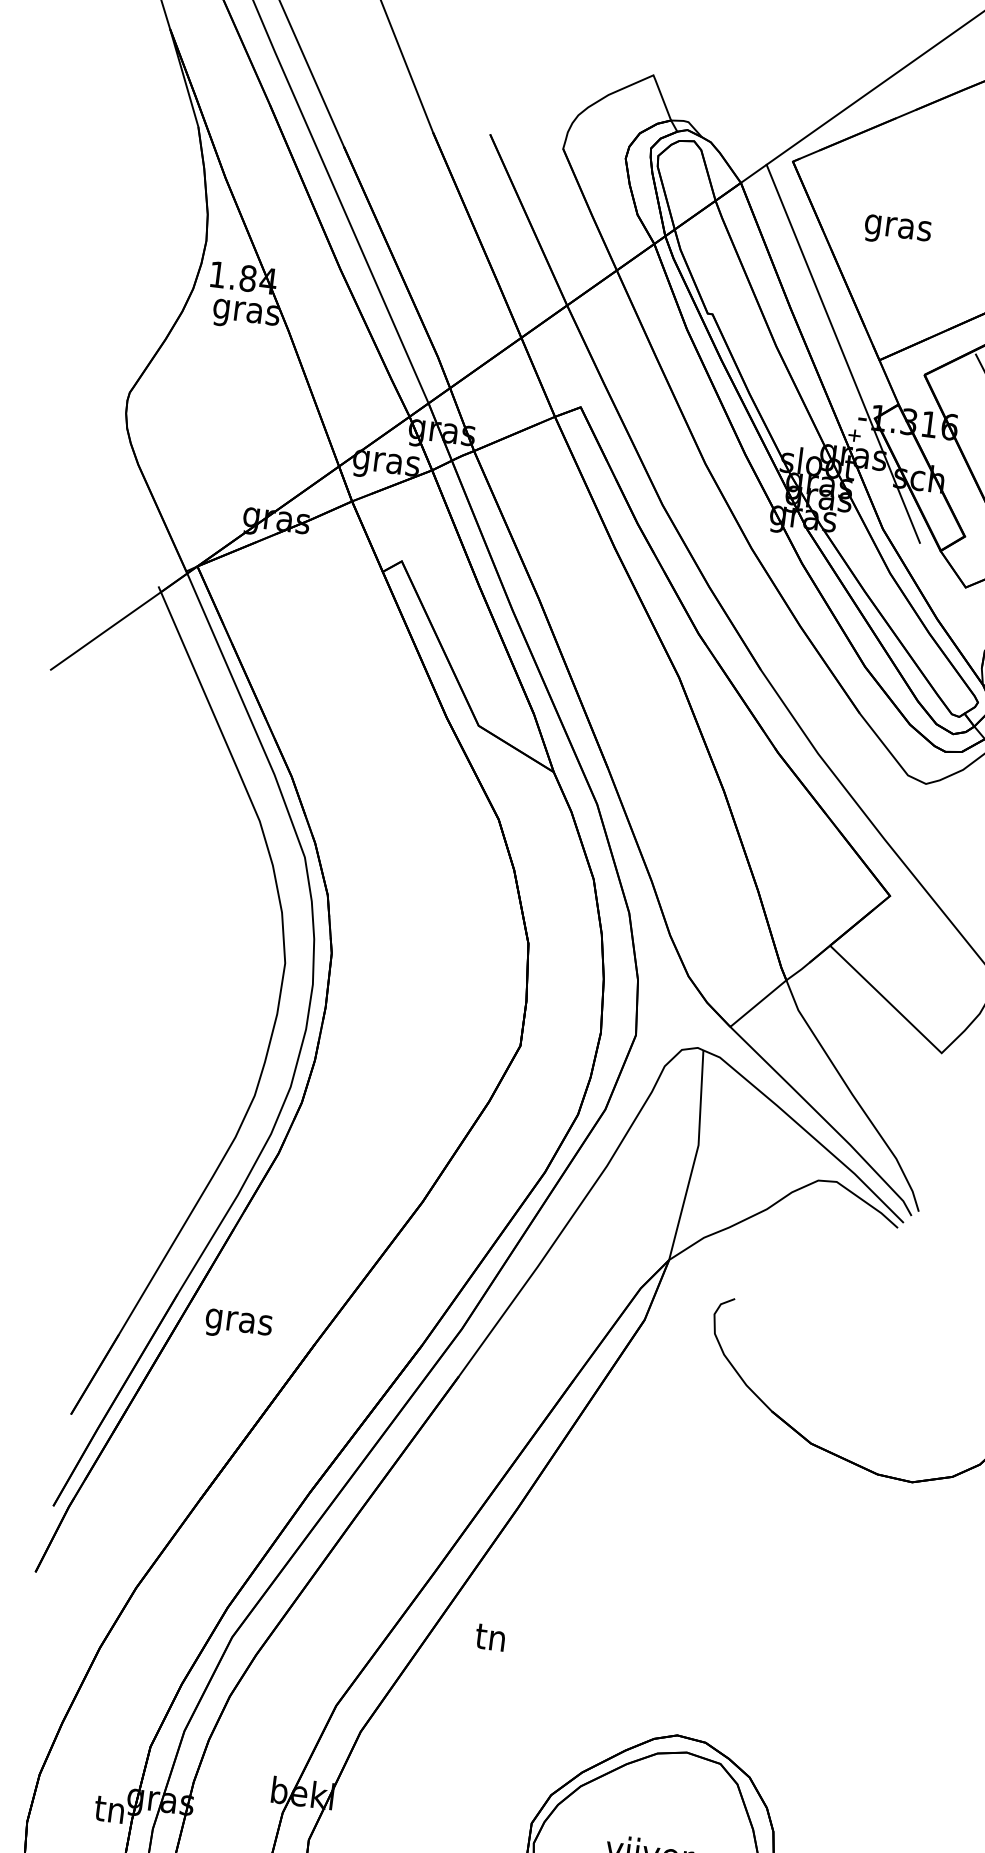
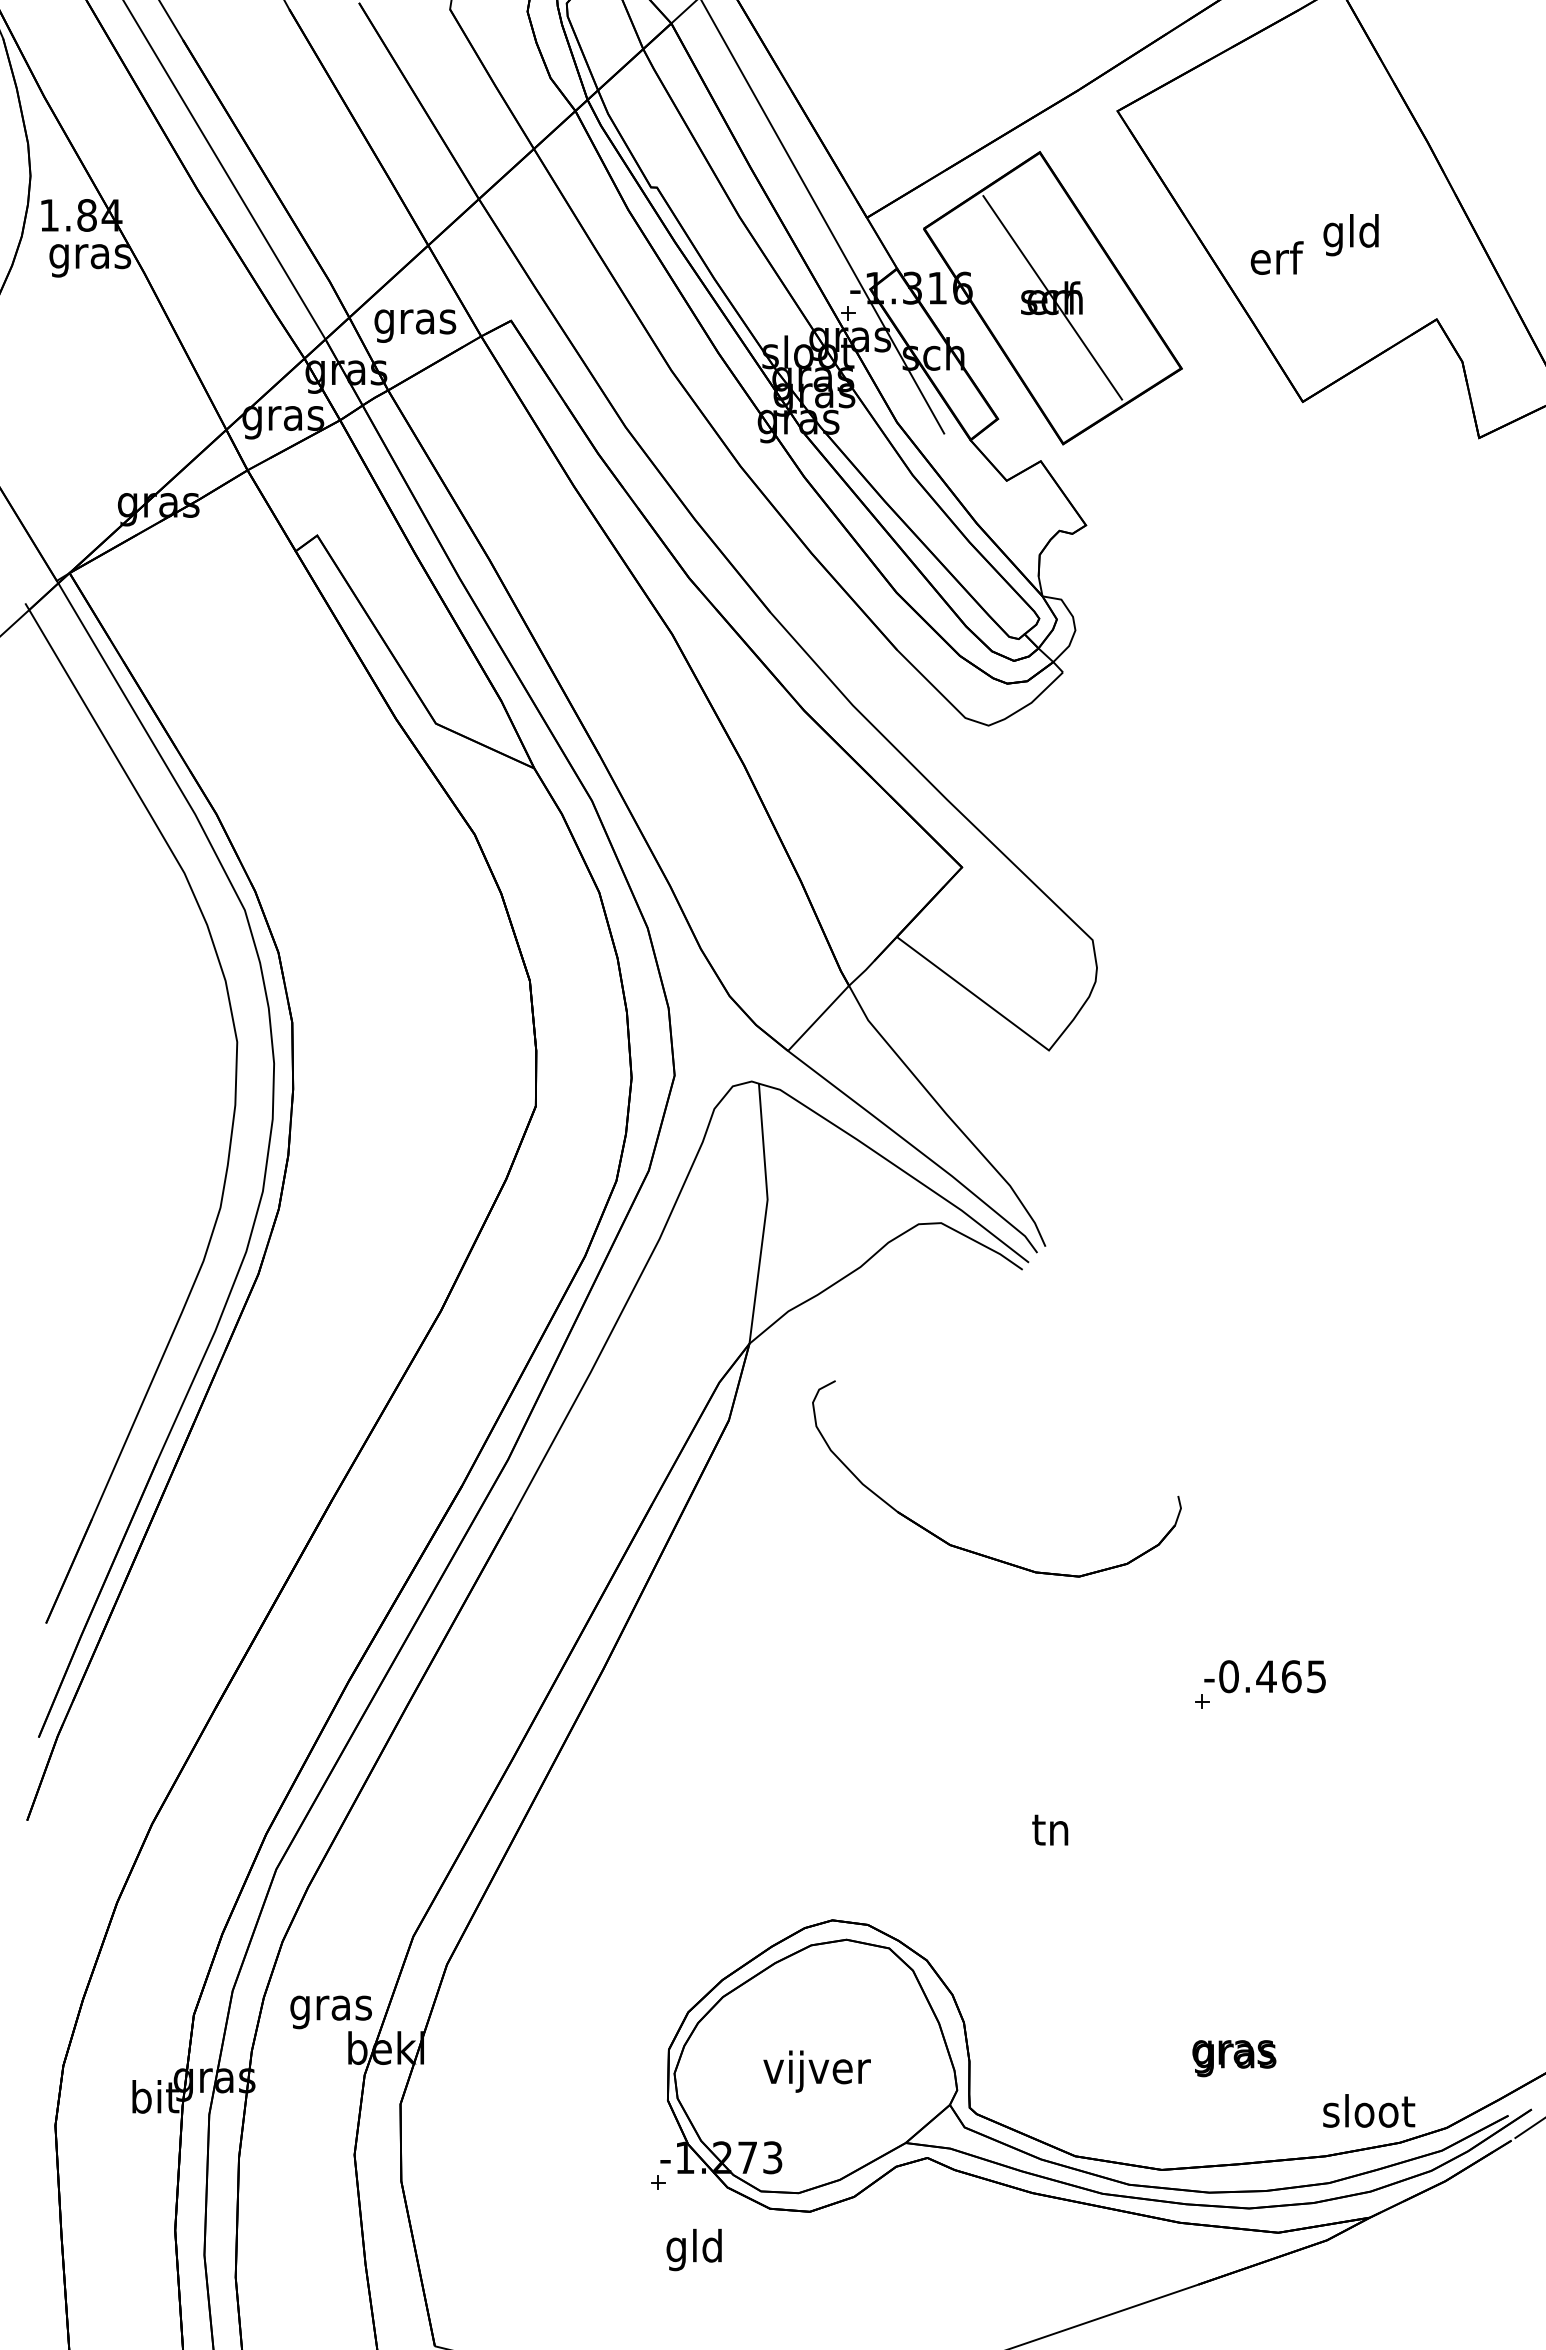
text: (897, 230) -> (415, 325), moved
text: (238, 1325) -> (330, 2012), moved
text: (490, 1637) -> (1050, 1829), moved
text: (111, 1808) -> (155, 2096), tn -> bit

